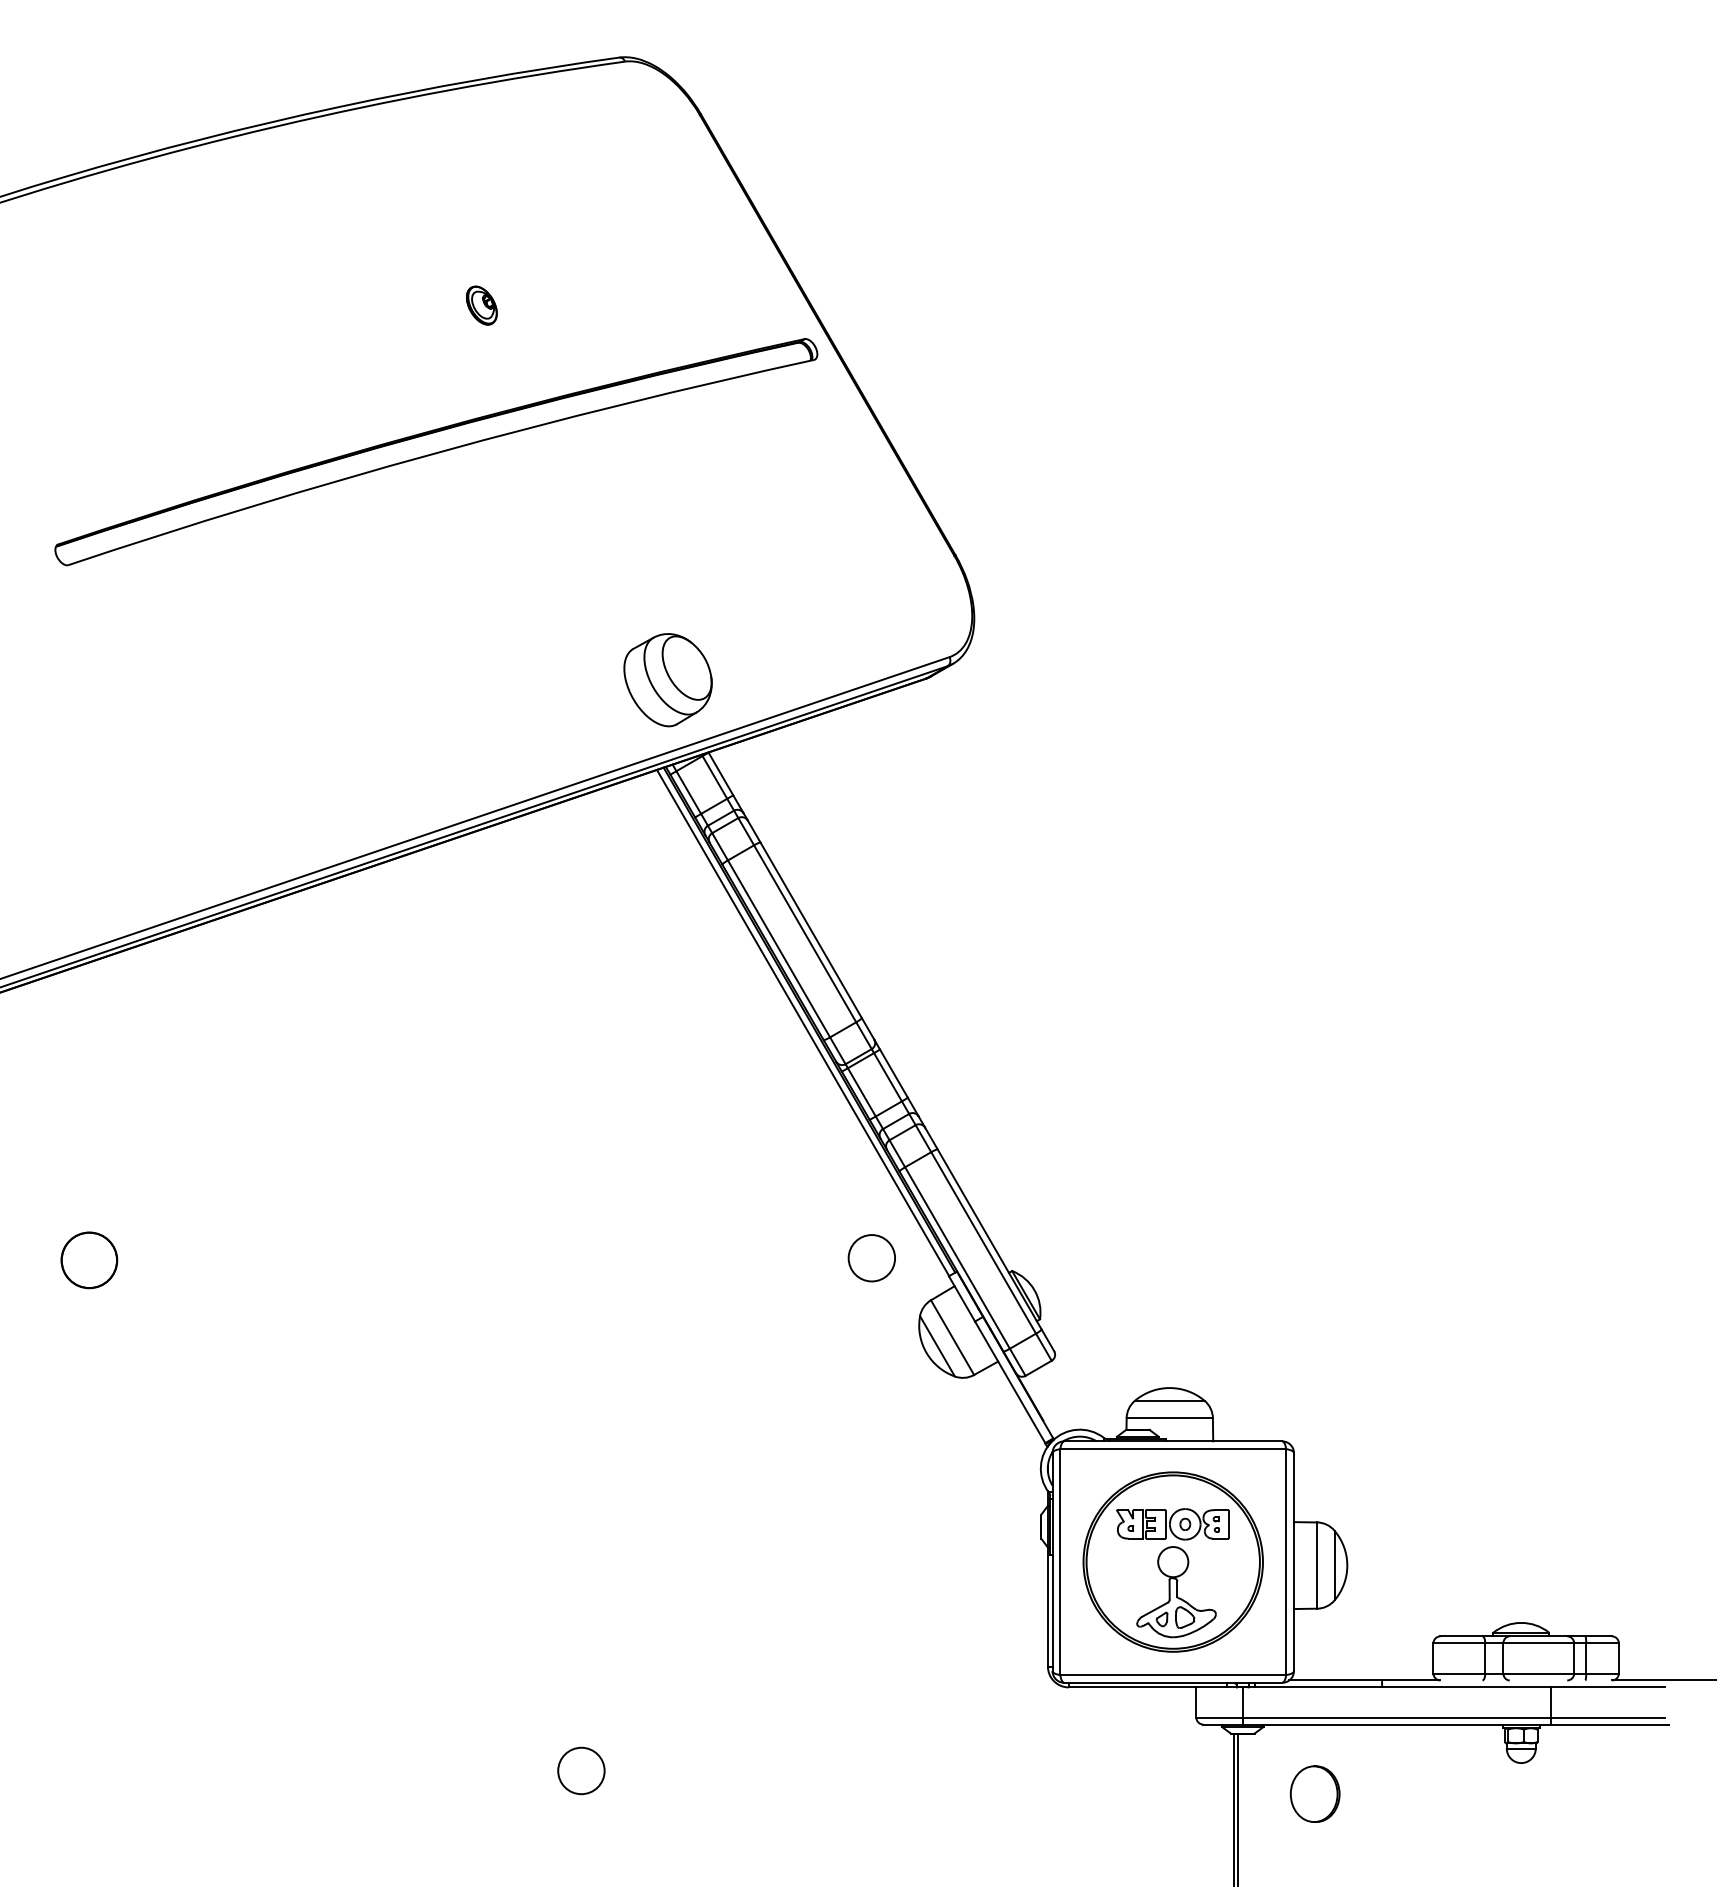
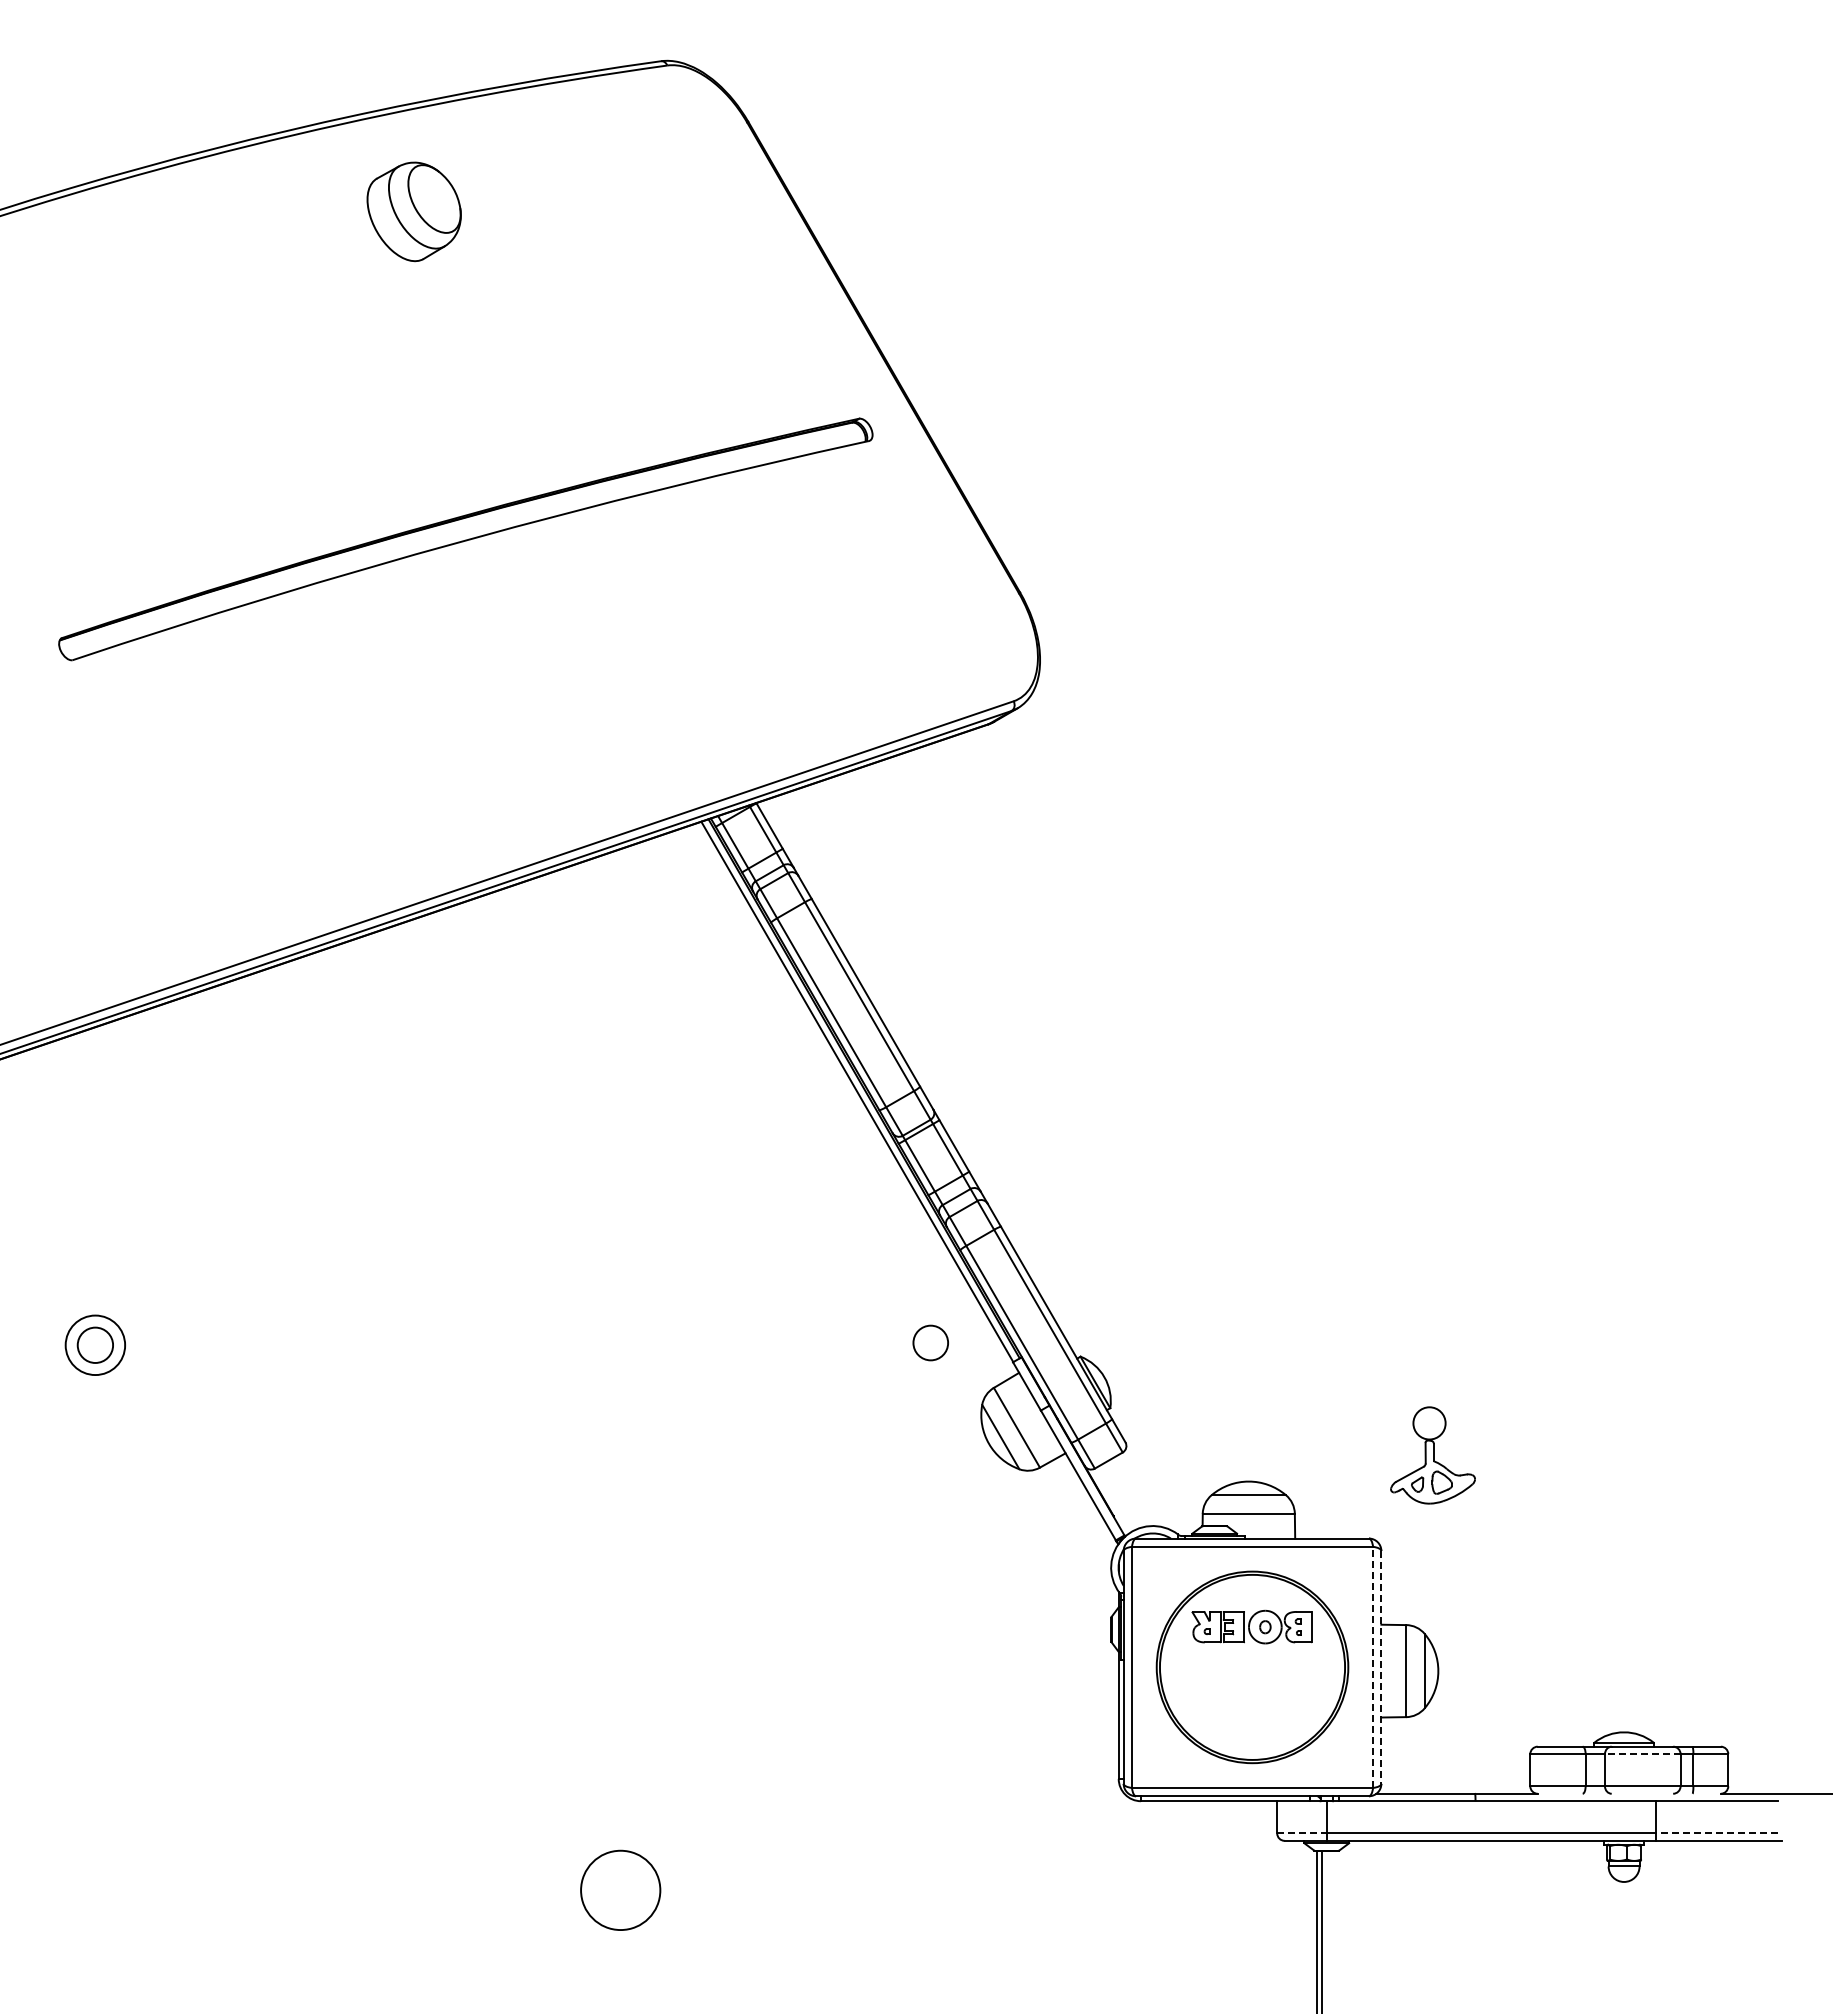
part: (481, 305) -> (514, 325), removed
part: (436, 452) -> (465, 539), moved
part: (667, 679) -> (413, 211), moved
circle: (871, 1257) -> (930, 1342), size x0.7
circle: (88, 1259) -> (94, 1344), size x0.6
line: (1286, 1562) -> (1373, 1667), solid -> dashed
line: (1294, 1562) -> (1381, 1667), solid -> dashed
part: (1176, 1592) -> (1432, 1455), moved
line: (1538, 1643) -> (1642, 1754), solid -> dashed
line: (1219, 1717) -> (1301, 1833), solid -> dashed
line: (1607, 1717) -> (1716, 1833), solid -> dashed
circle: (581, 1771) -> (620, 1890), size x1.6
part: (1314, 1793) -> (1403, 1914), removed

